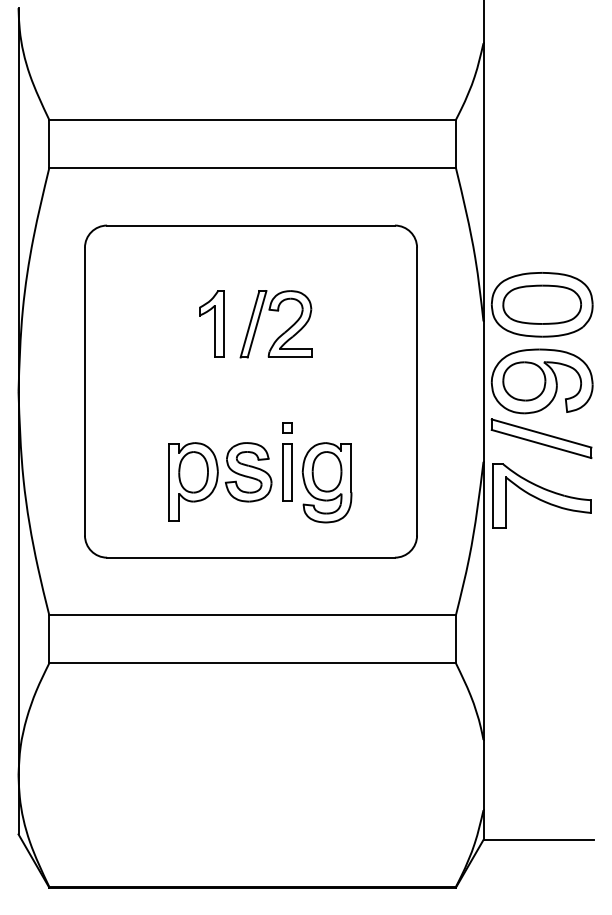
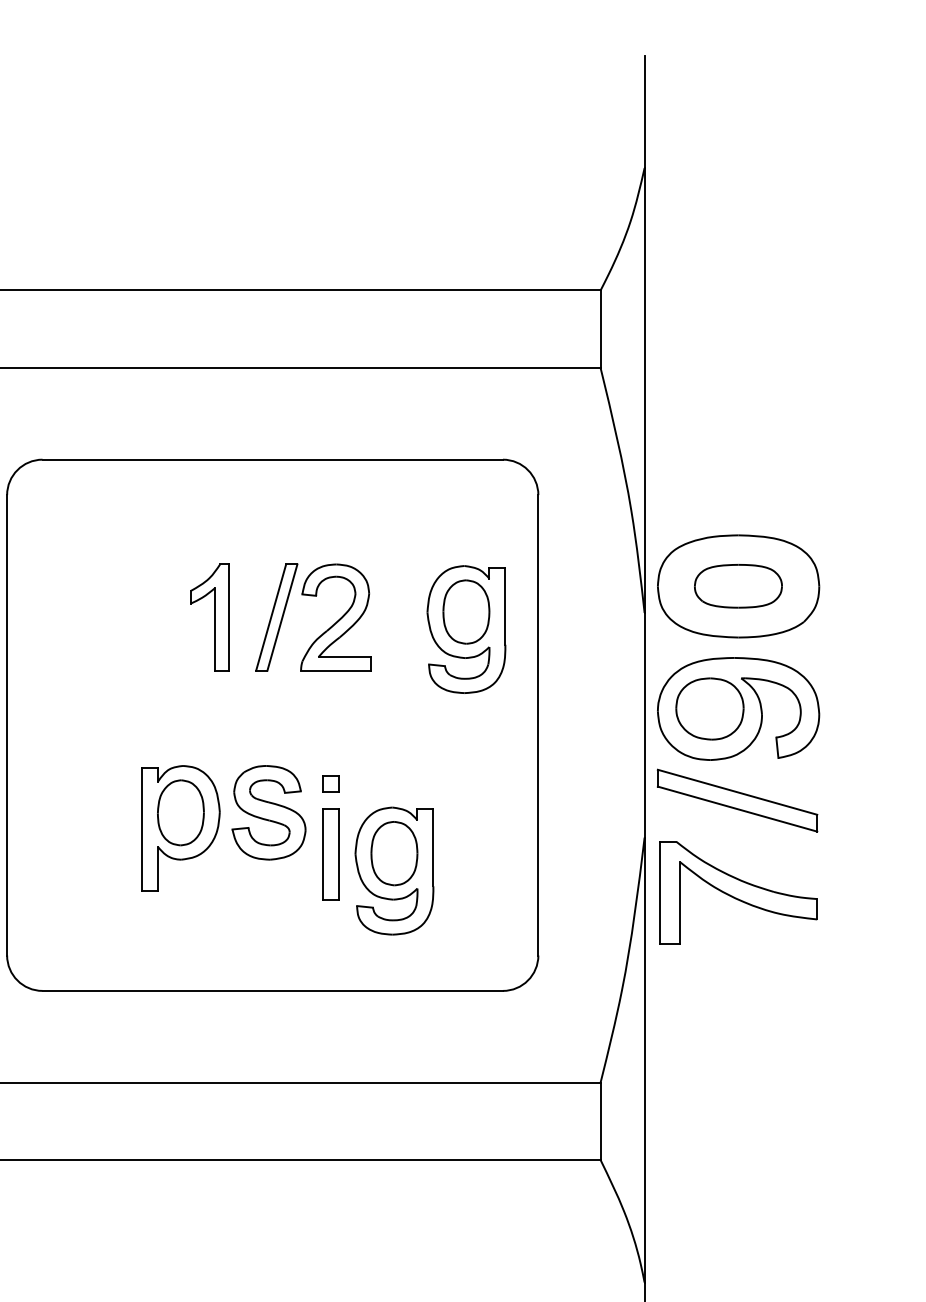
part: (541, 304) -> (737, 585), size x0.7
part: (371, 331) -> (465, 629), added
part: (220, 481) -> (223, 827), moved

